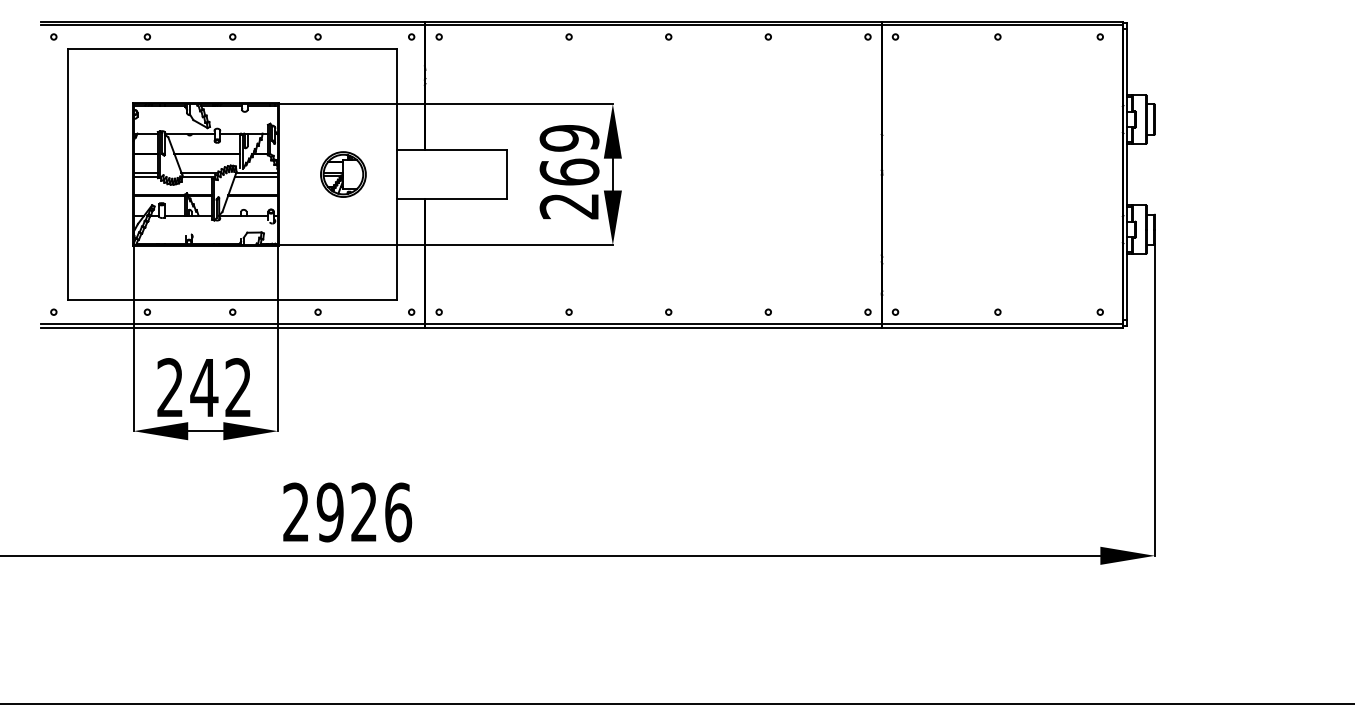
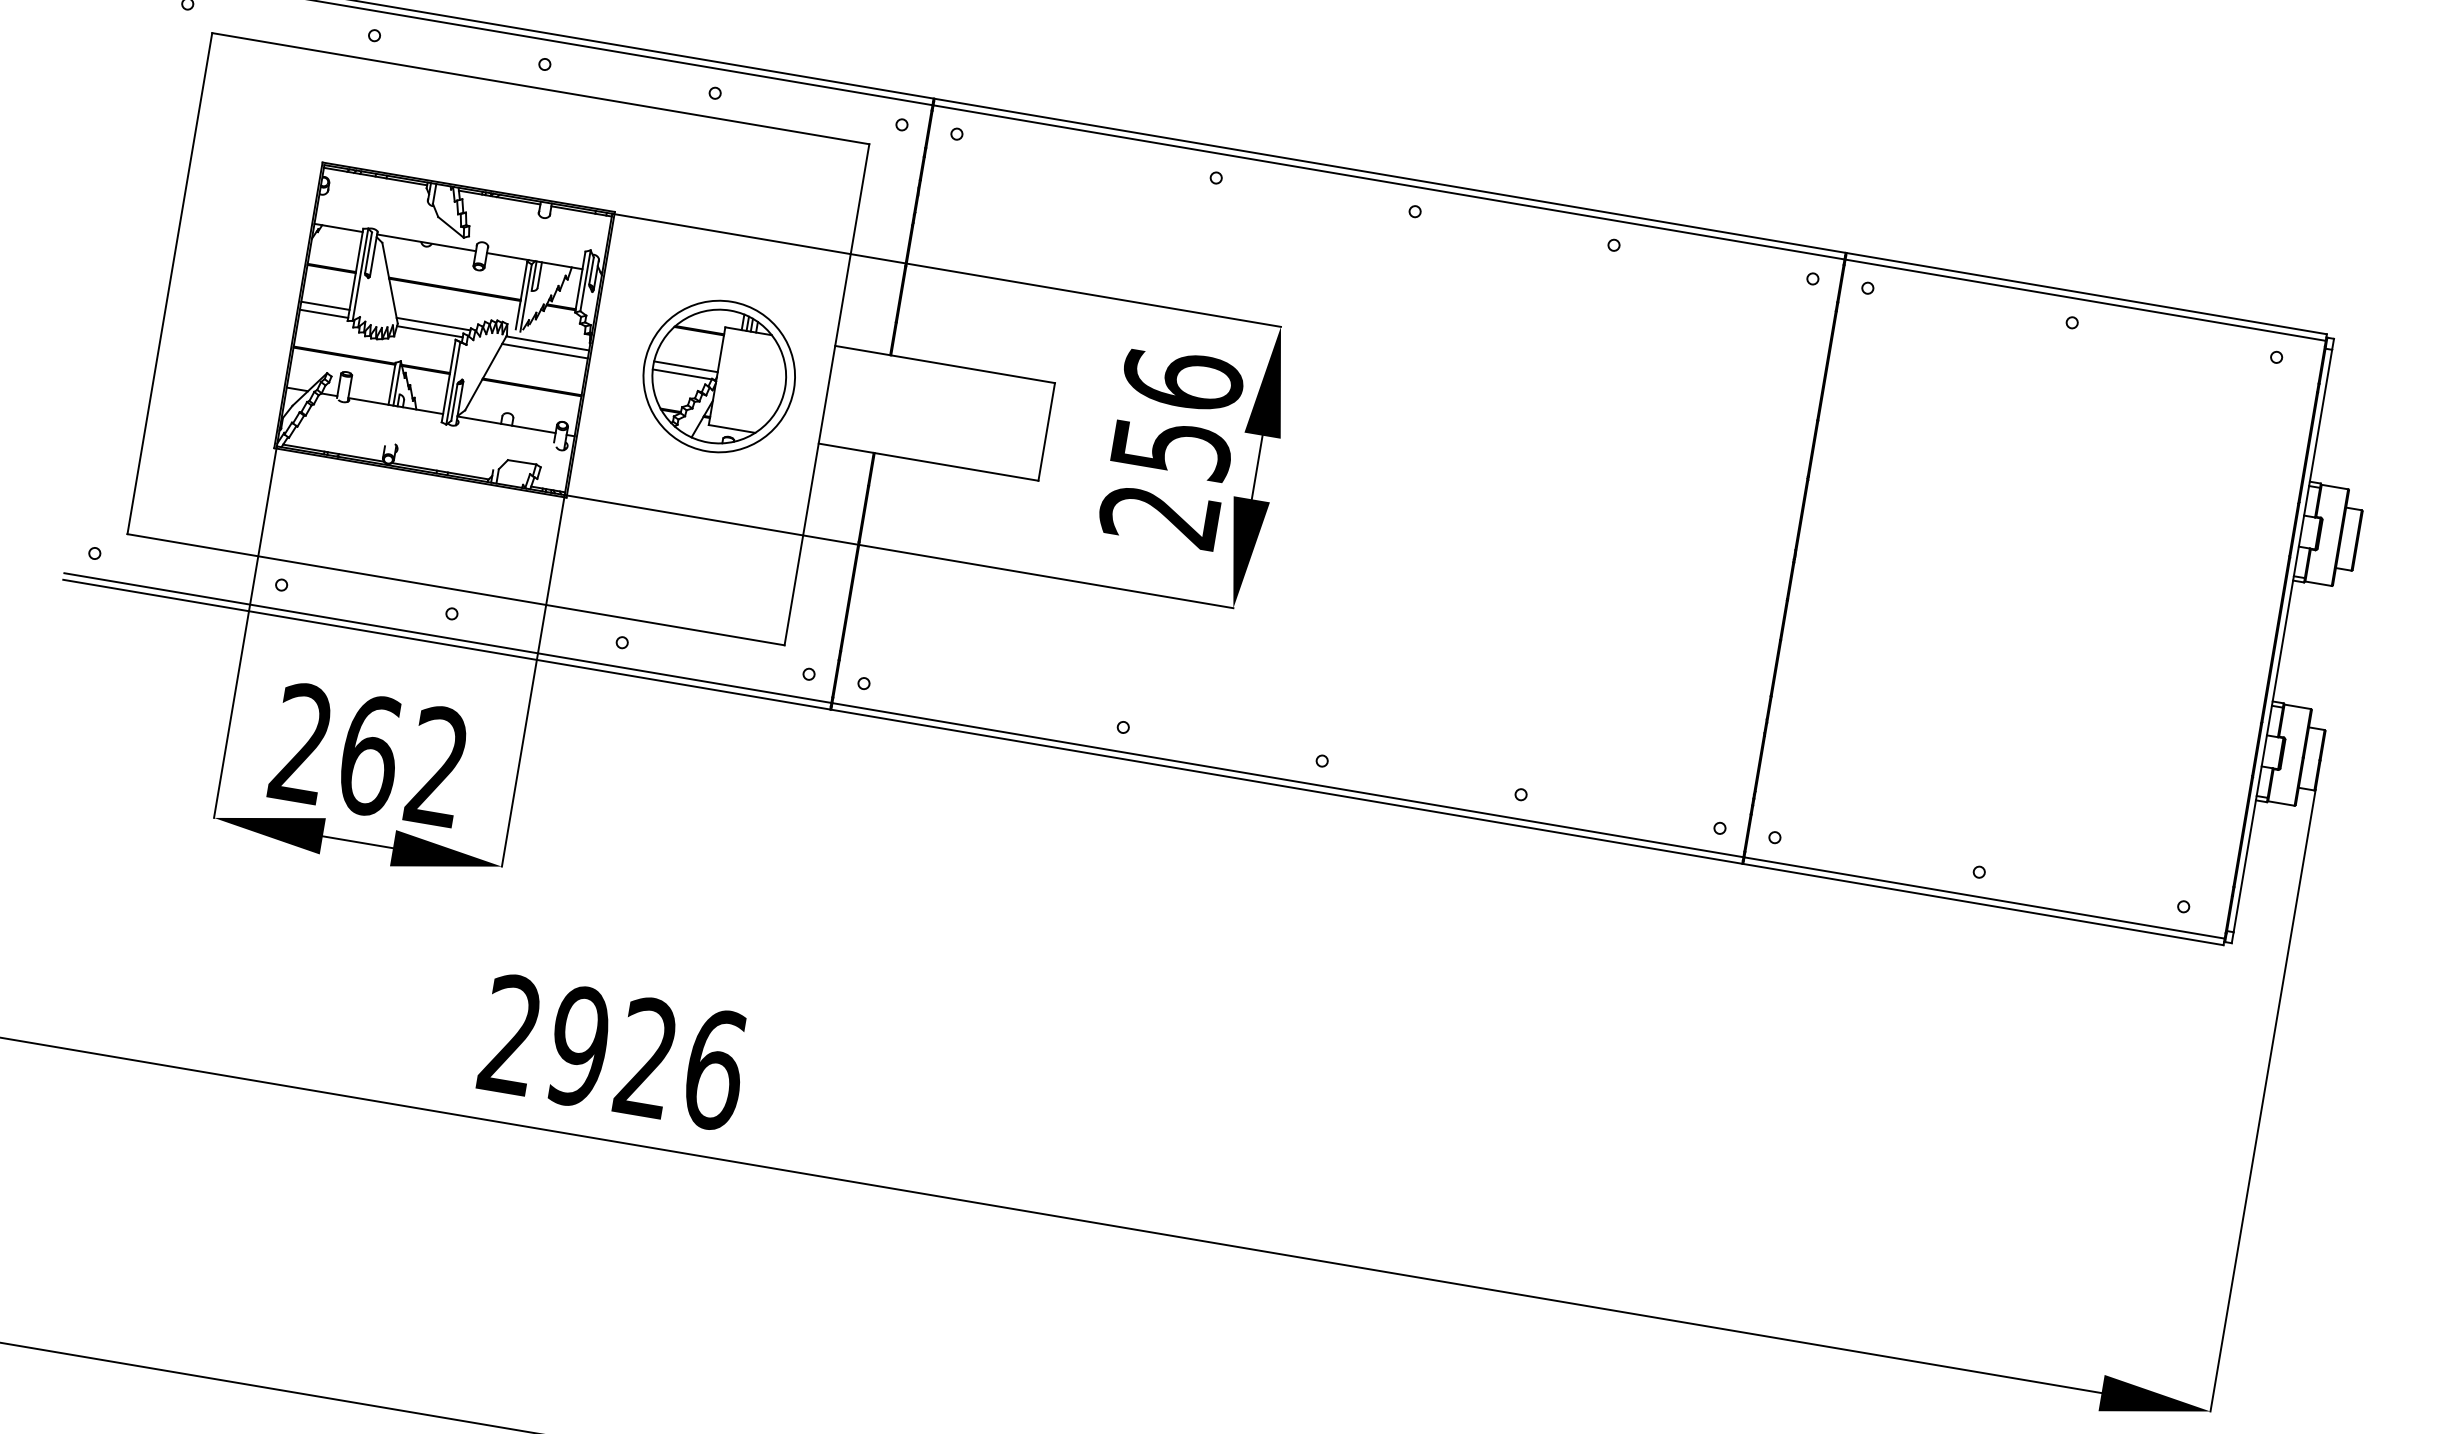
text: (569, 154) -> (1177, 412), 269 -> 256
part: (343, 174) -> (719, 376), size x1.67
text: (204, 387) -> (370, 754), 242 -> 262

